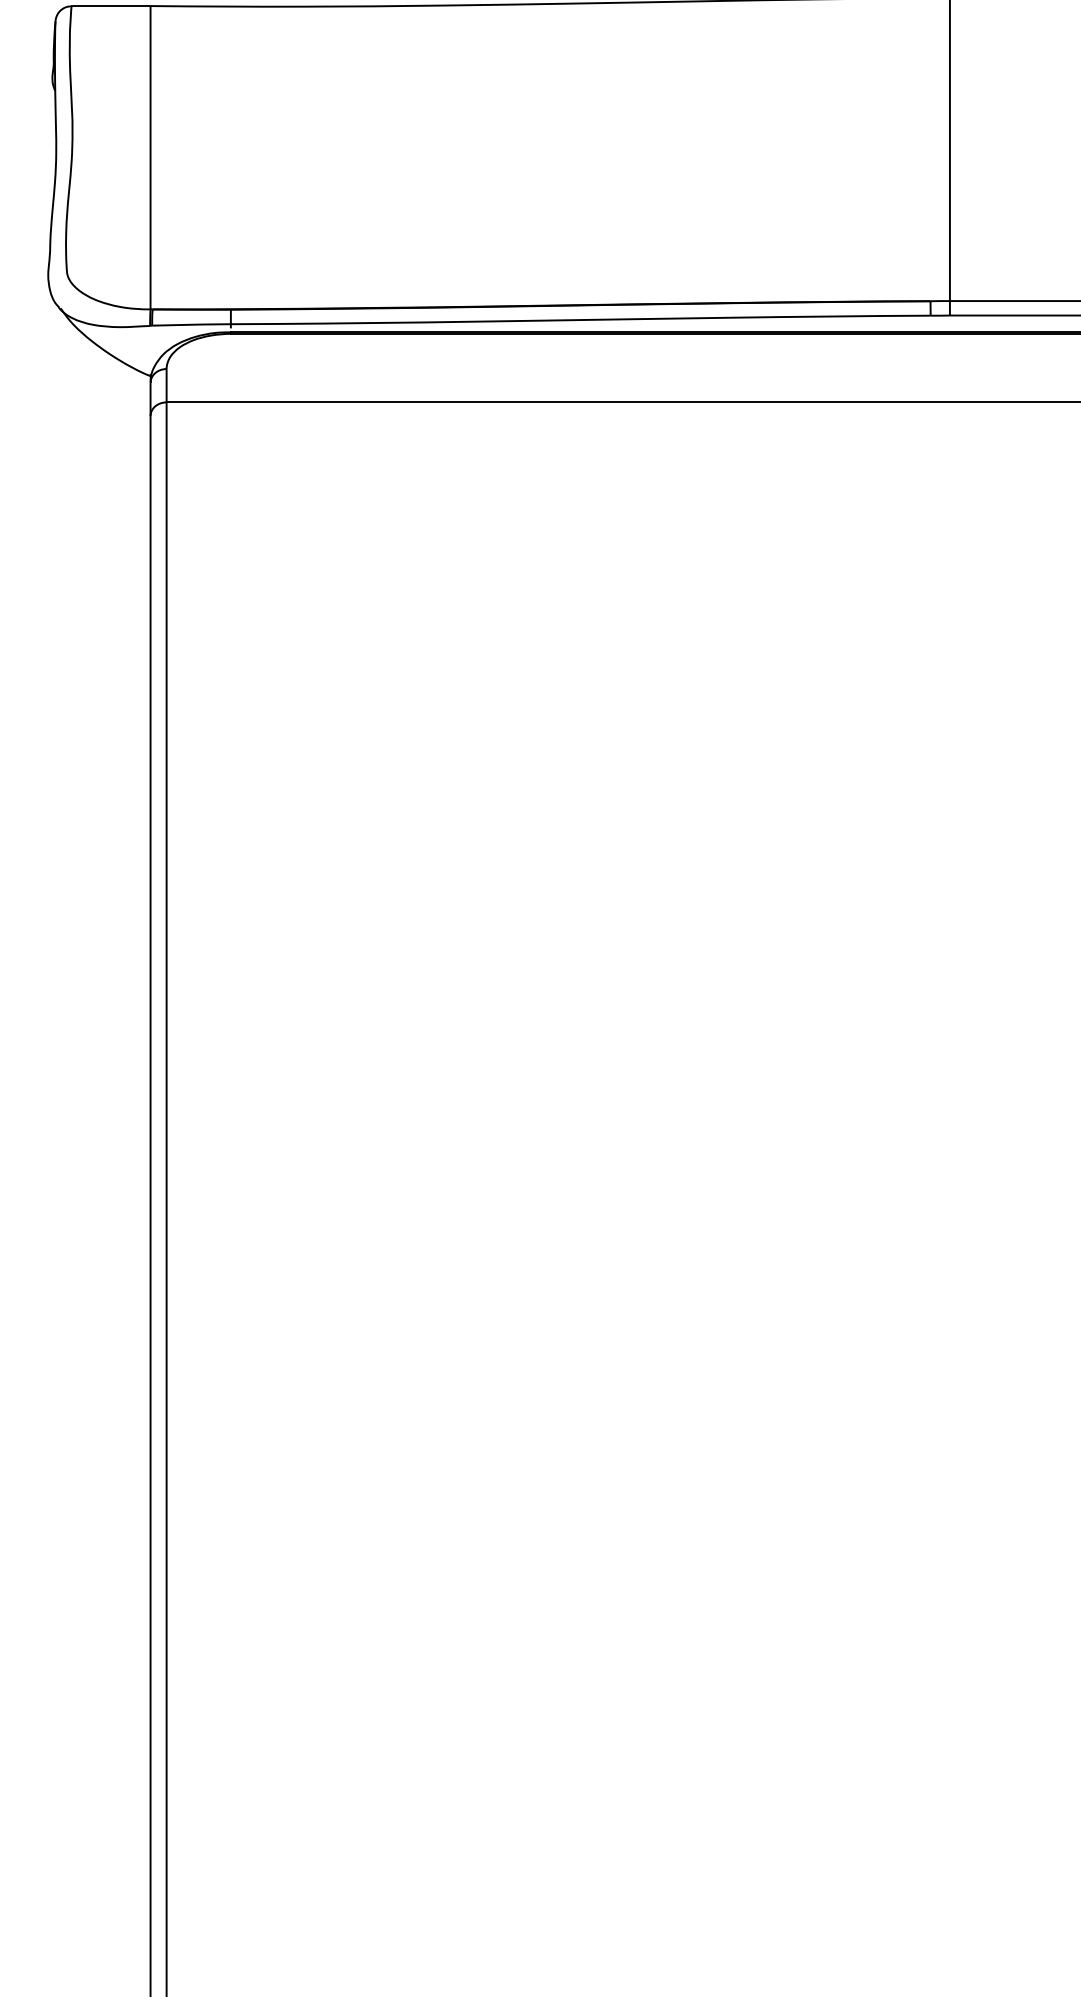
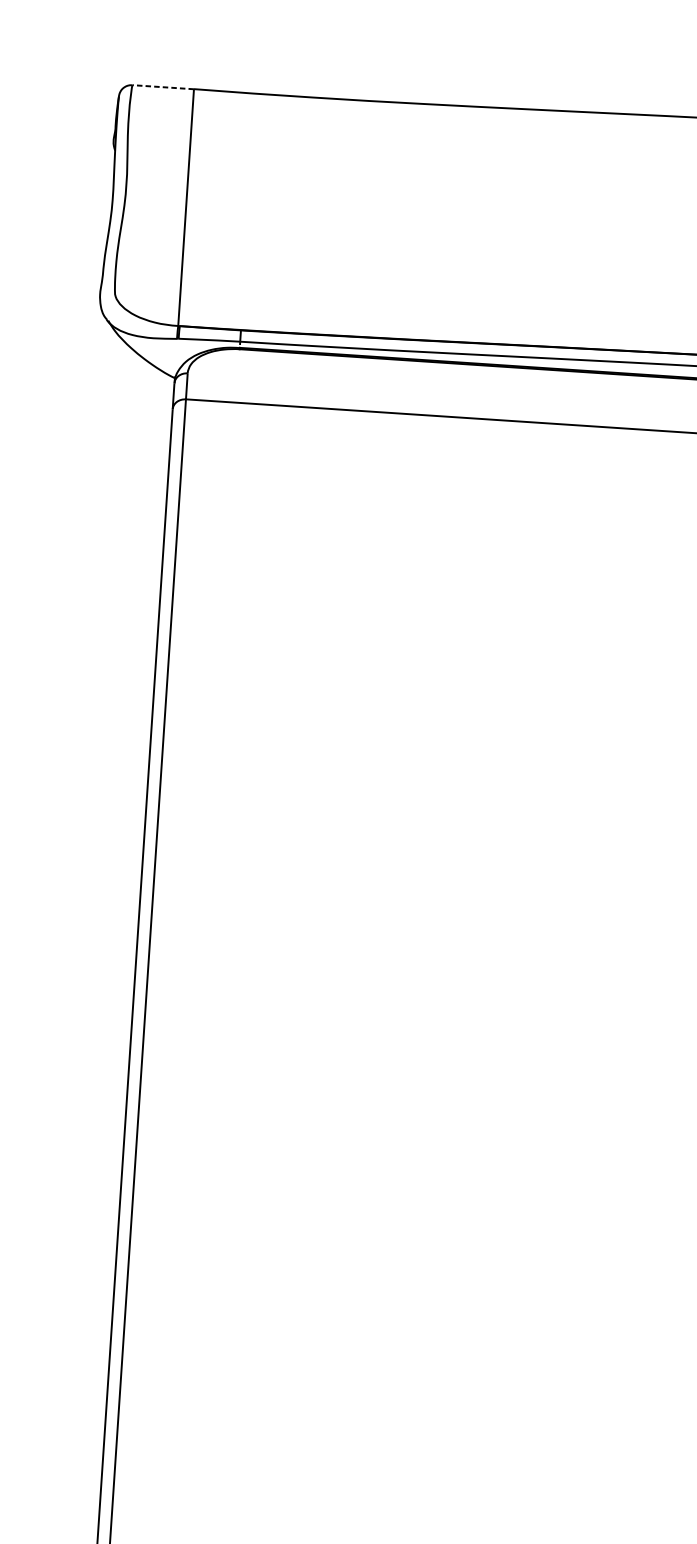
line: (111, 6) -> (163, 87), solid -> dashed

